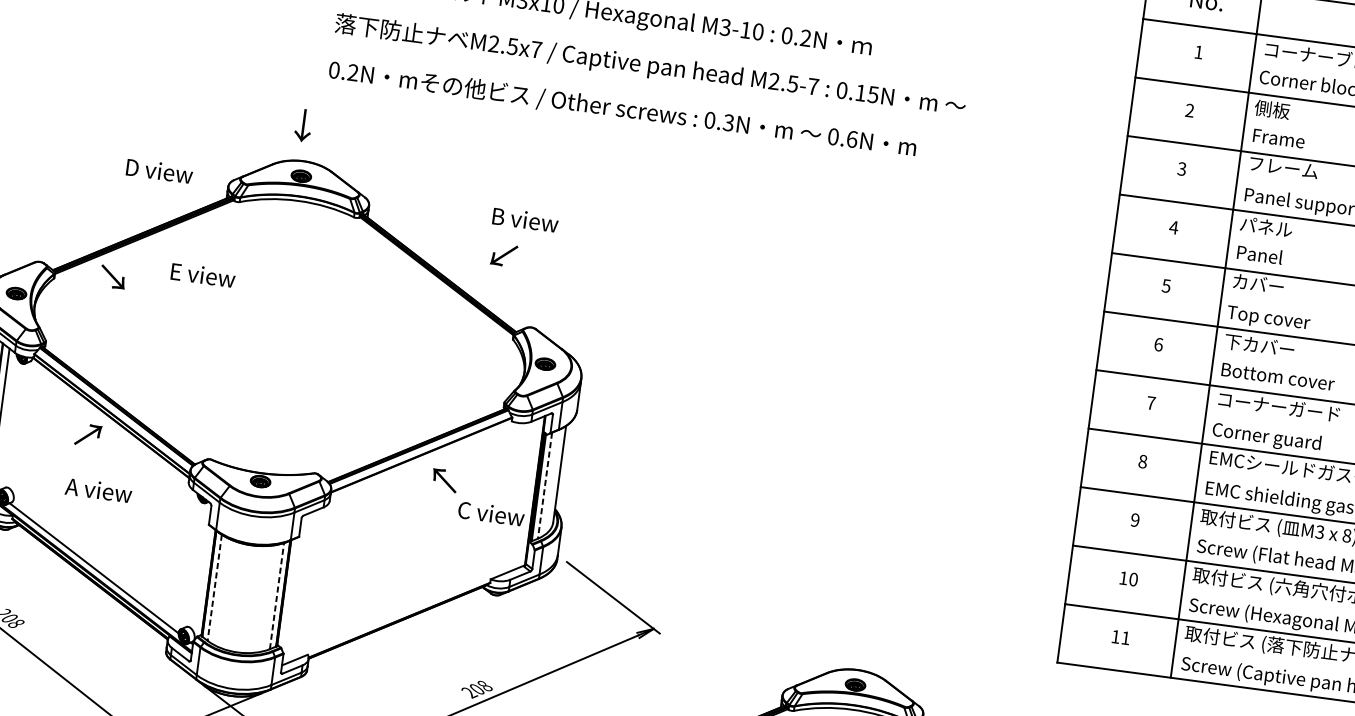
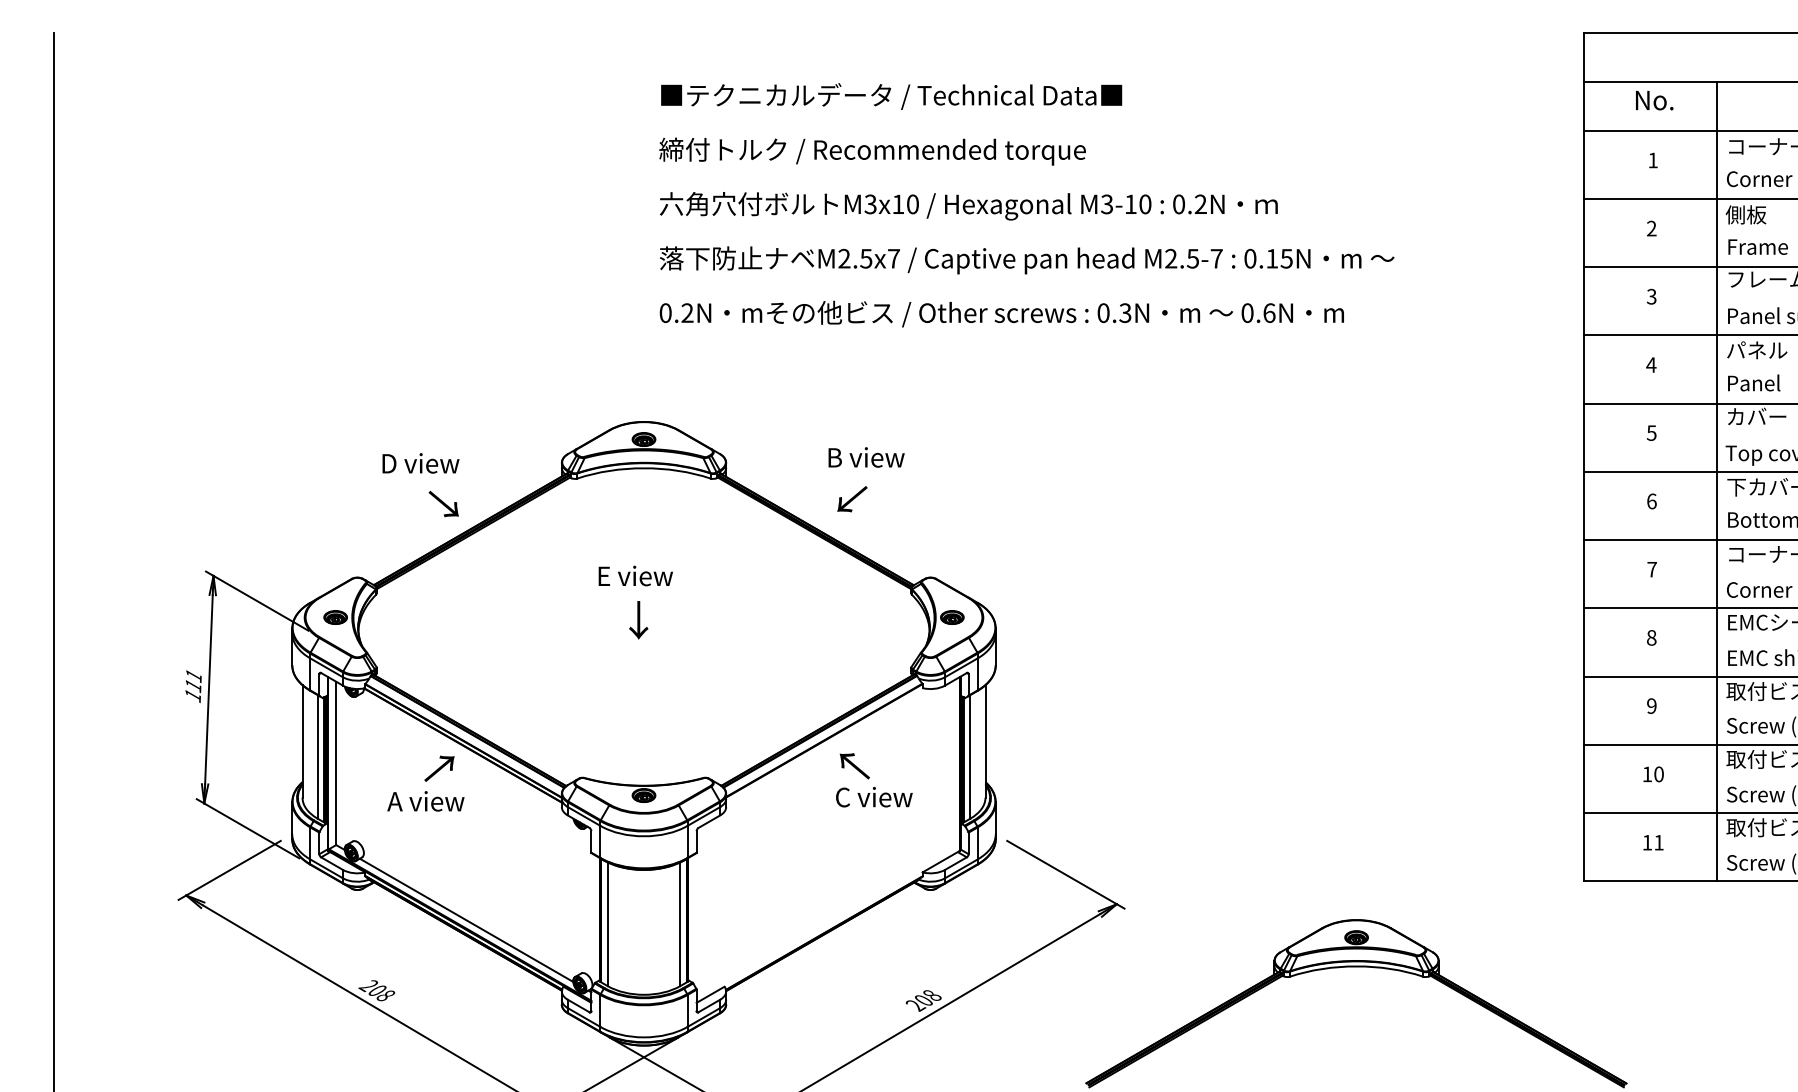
text: (303, 125) -> (638, 620), moved
text: (159, 171) -> (420, 463), moved
text: (525, 220) -> (866, 457), moved
text: (504, 255) -> (852, 499), moved
text: (203, 274) -> (635, 575), moved
text: (112, 277) -> (443, 504), moved
line: (545, 485) -> (970, 756), dashed -> solid
text: (98, 490) -> (425, 801), moved
text: (491, 513) -> (874, 796), moved
line: (214, 587) -> (607, 924), dashed -> solid
line: (277, 596) -> (680, 924), dashed -> solid

